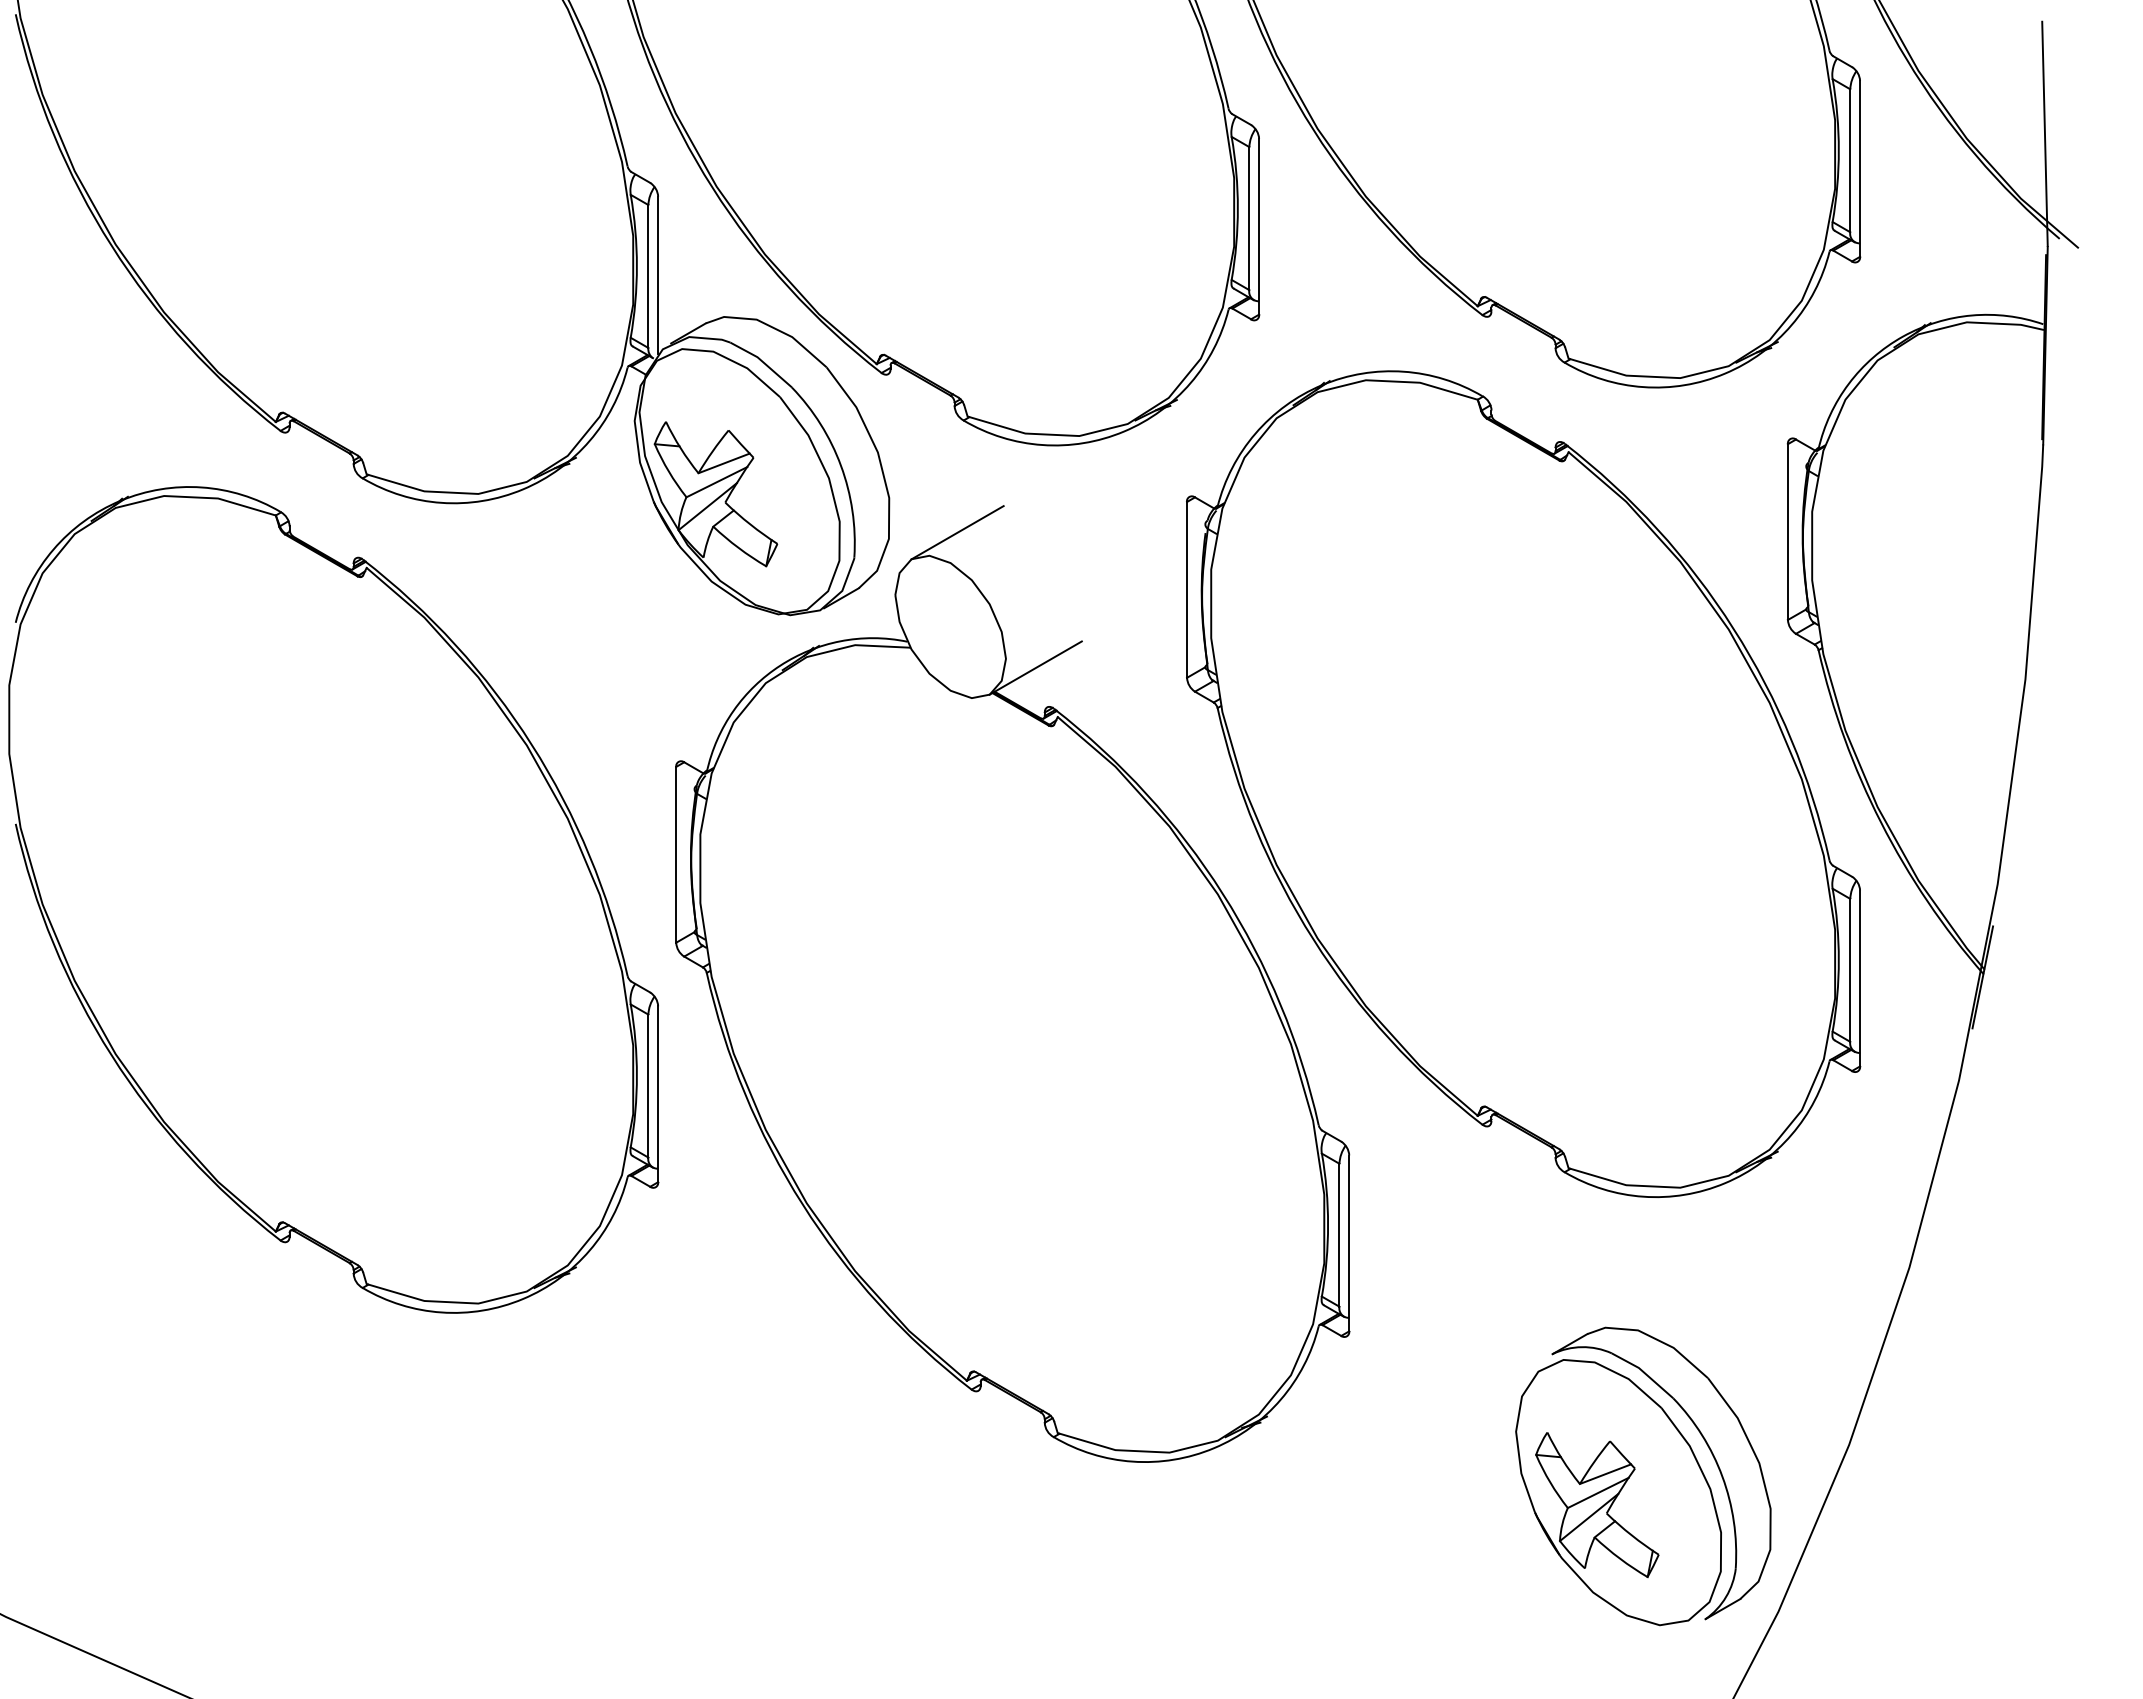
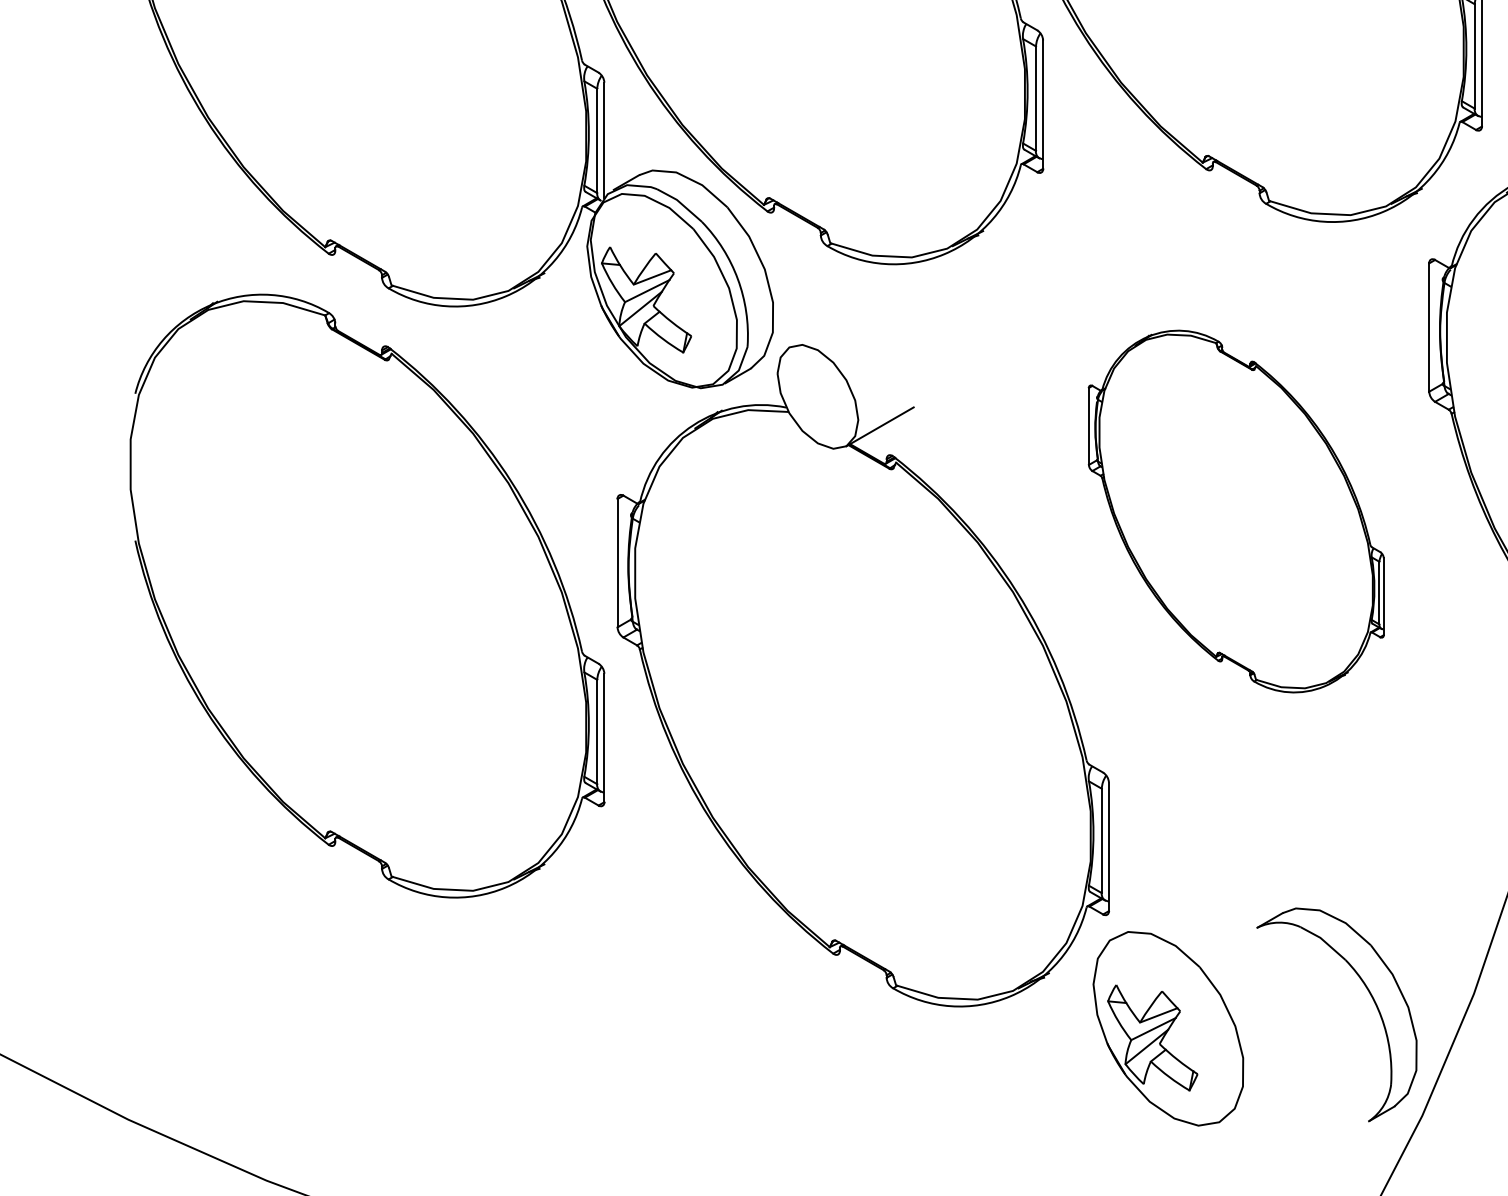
line: (957, 532) -> (822, 327), removed
part: (1523, 783) -> (1236, 511), size x0.6
part: (1618, 1492) -> (1168, 1028), moved

